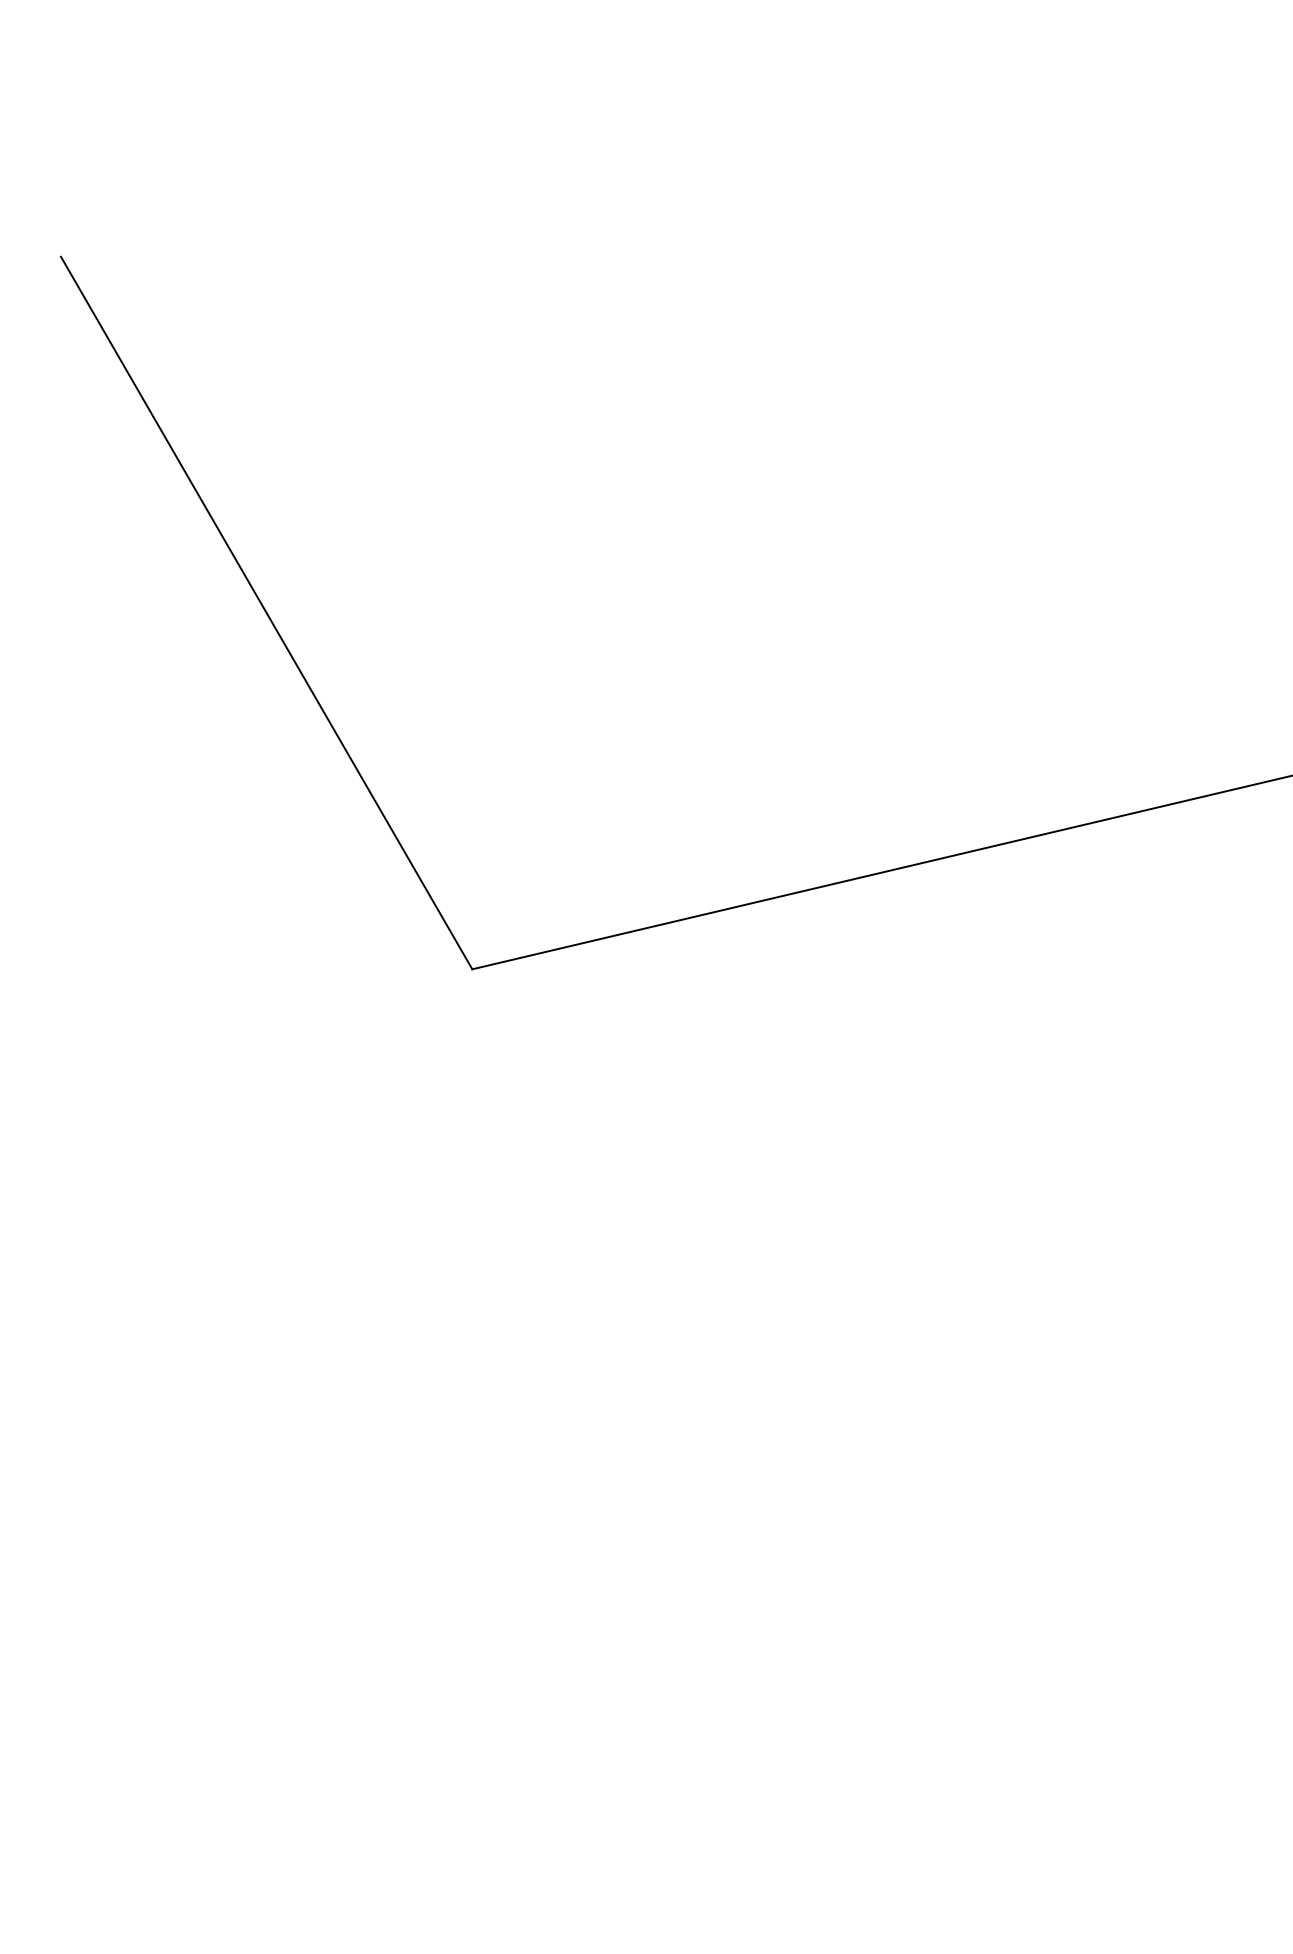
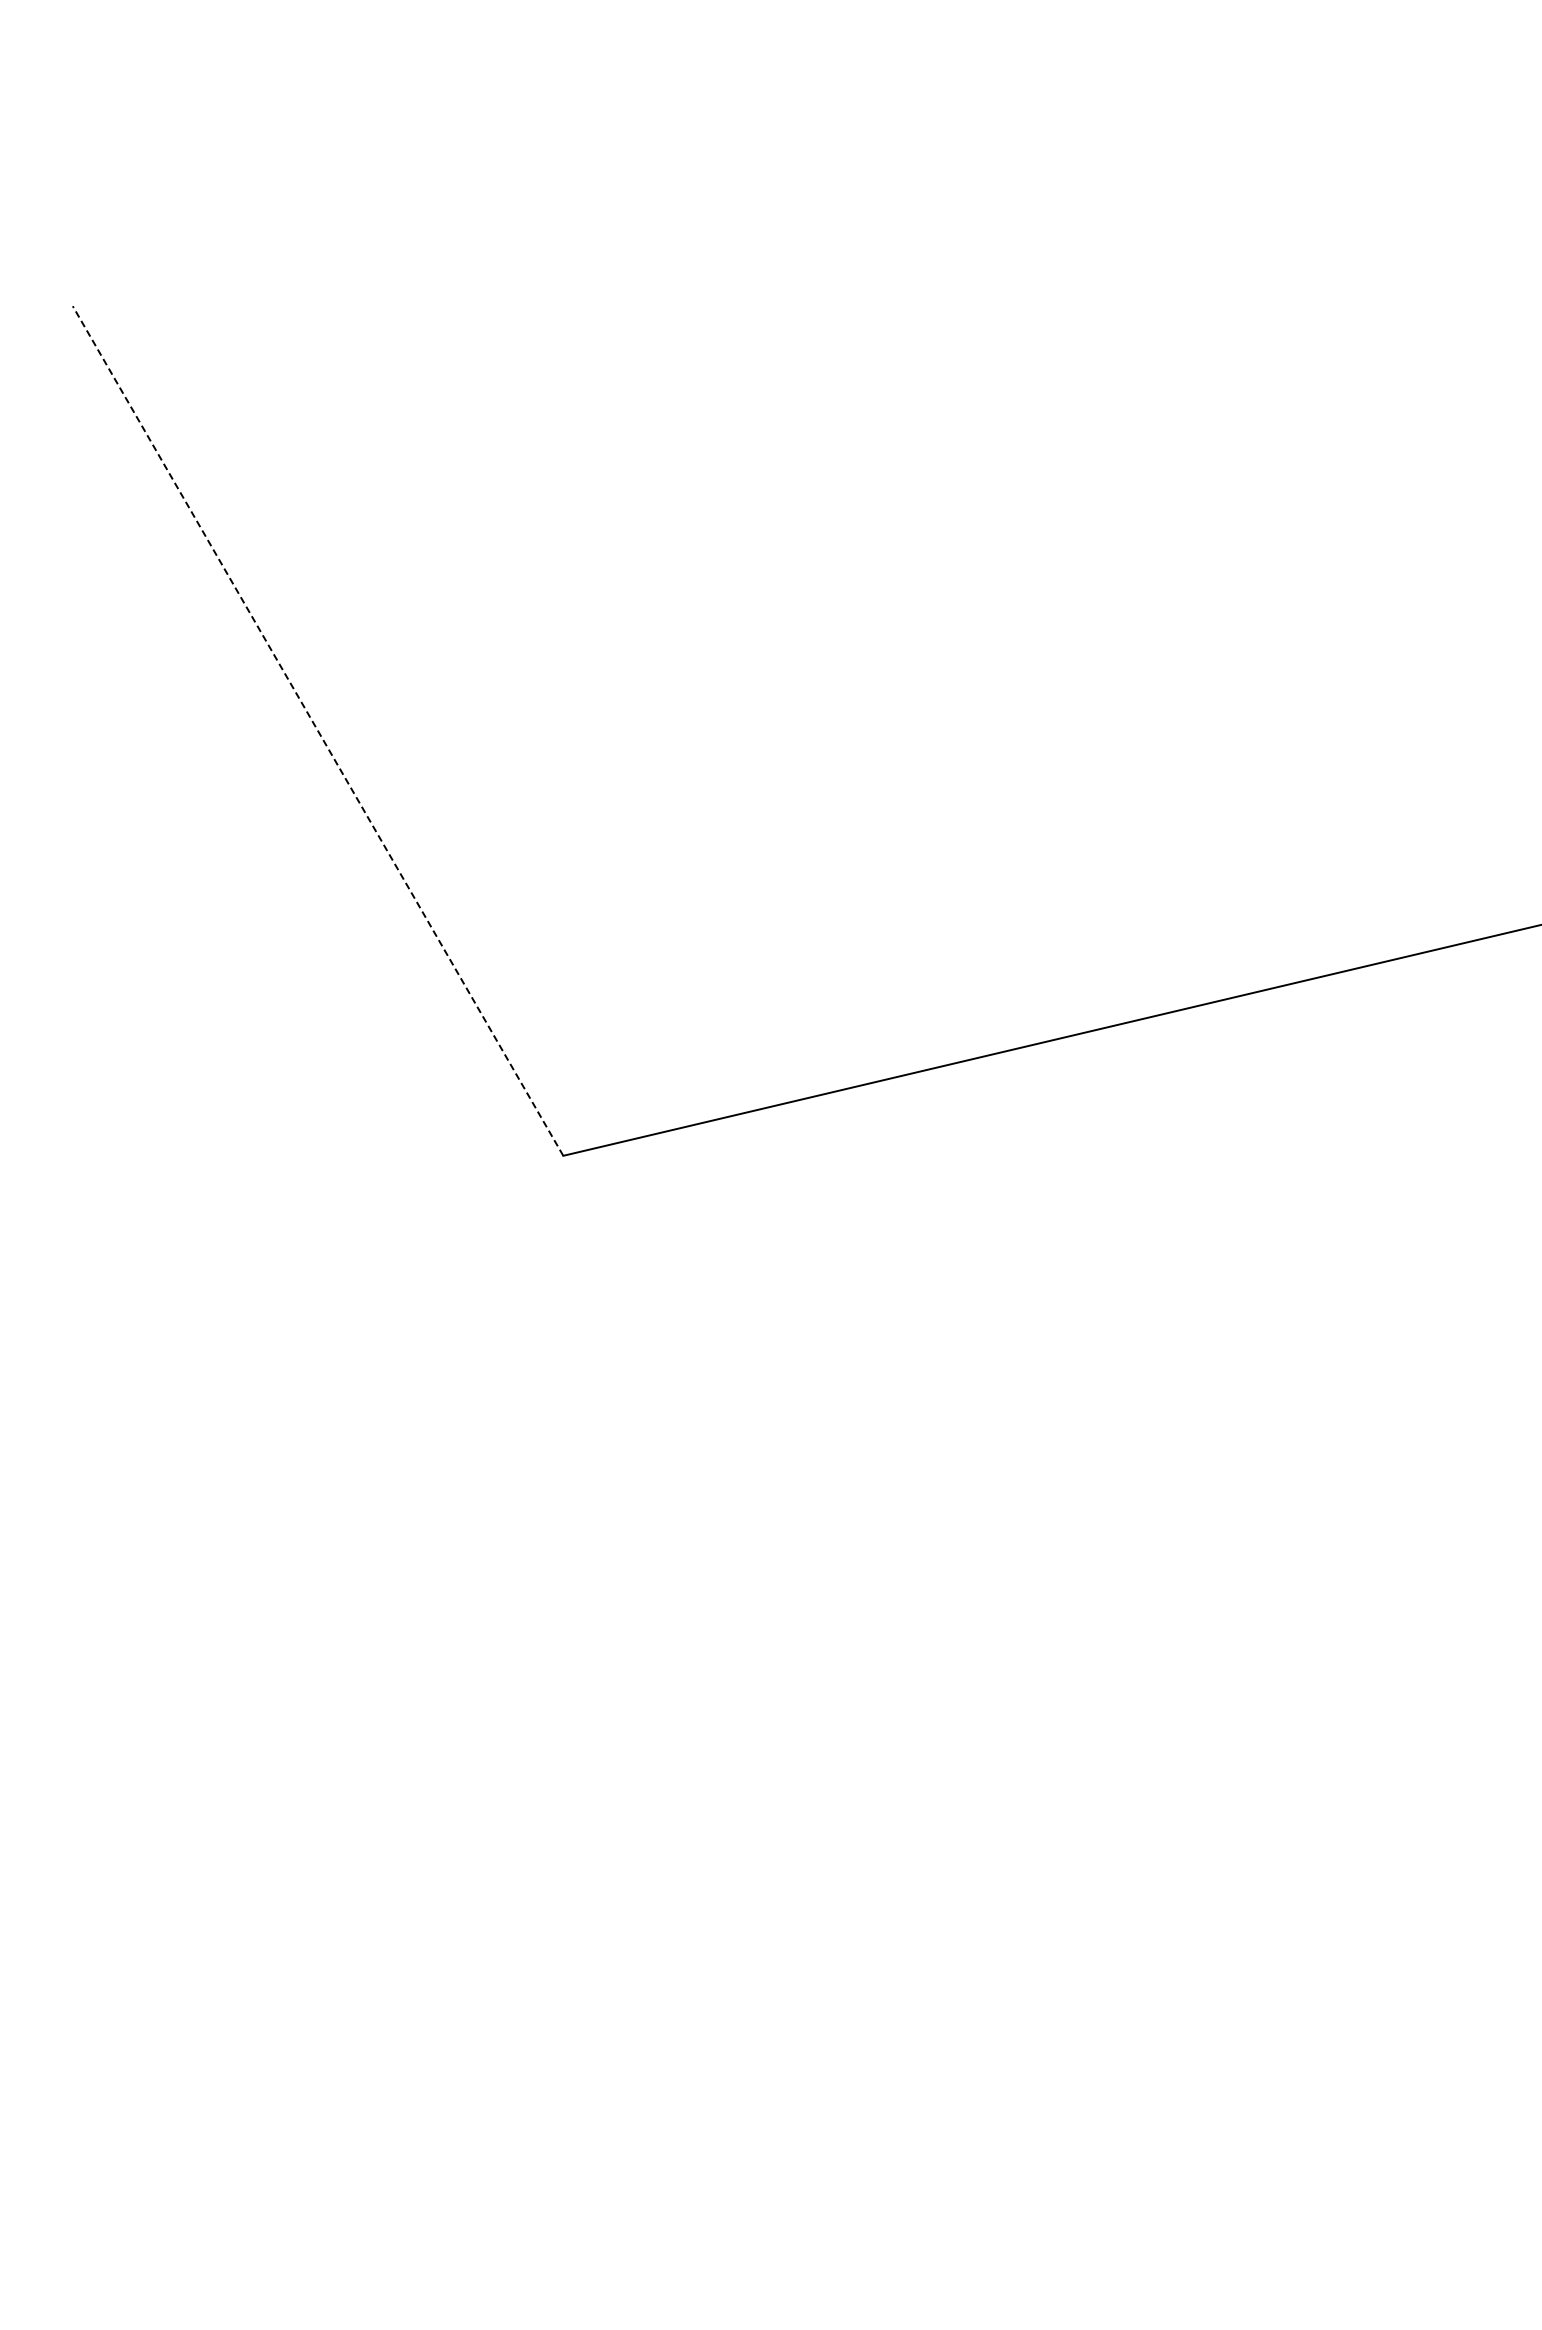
line: (266, 612) -> (317, 730), solid -> dashed

